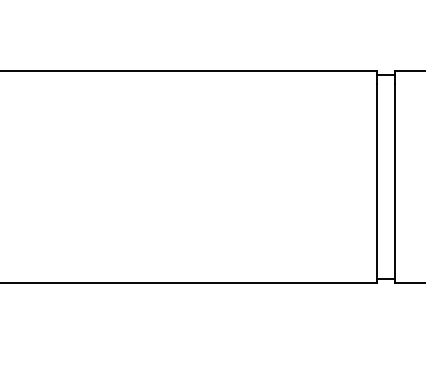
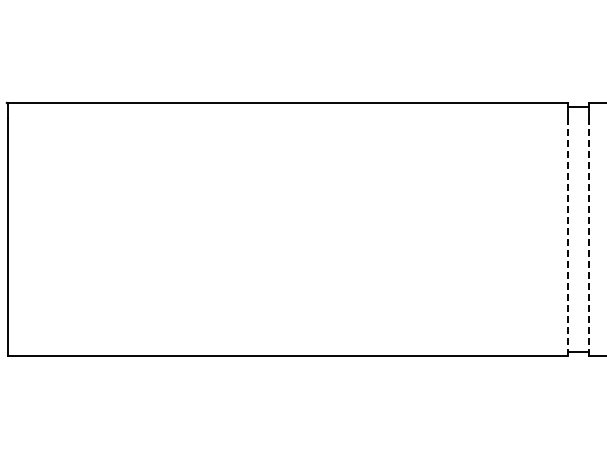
line: (376, 182) -> (567, 236), solid -> dashed
line: (395, 182) -> (589, 236), solid -> dashed

